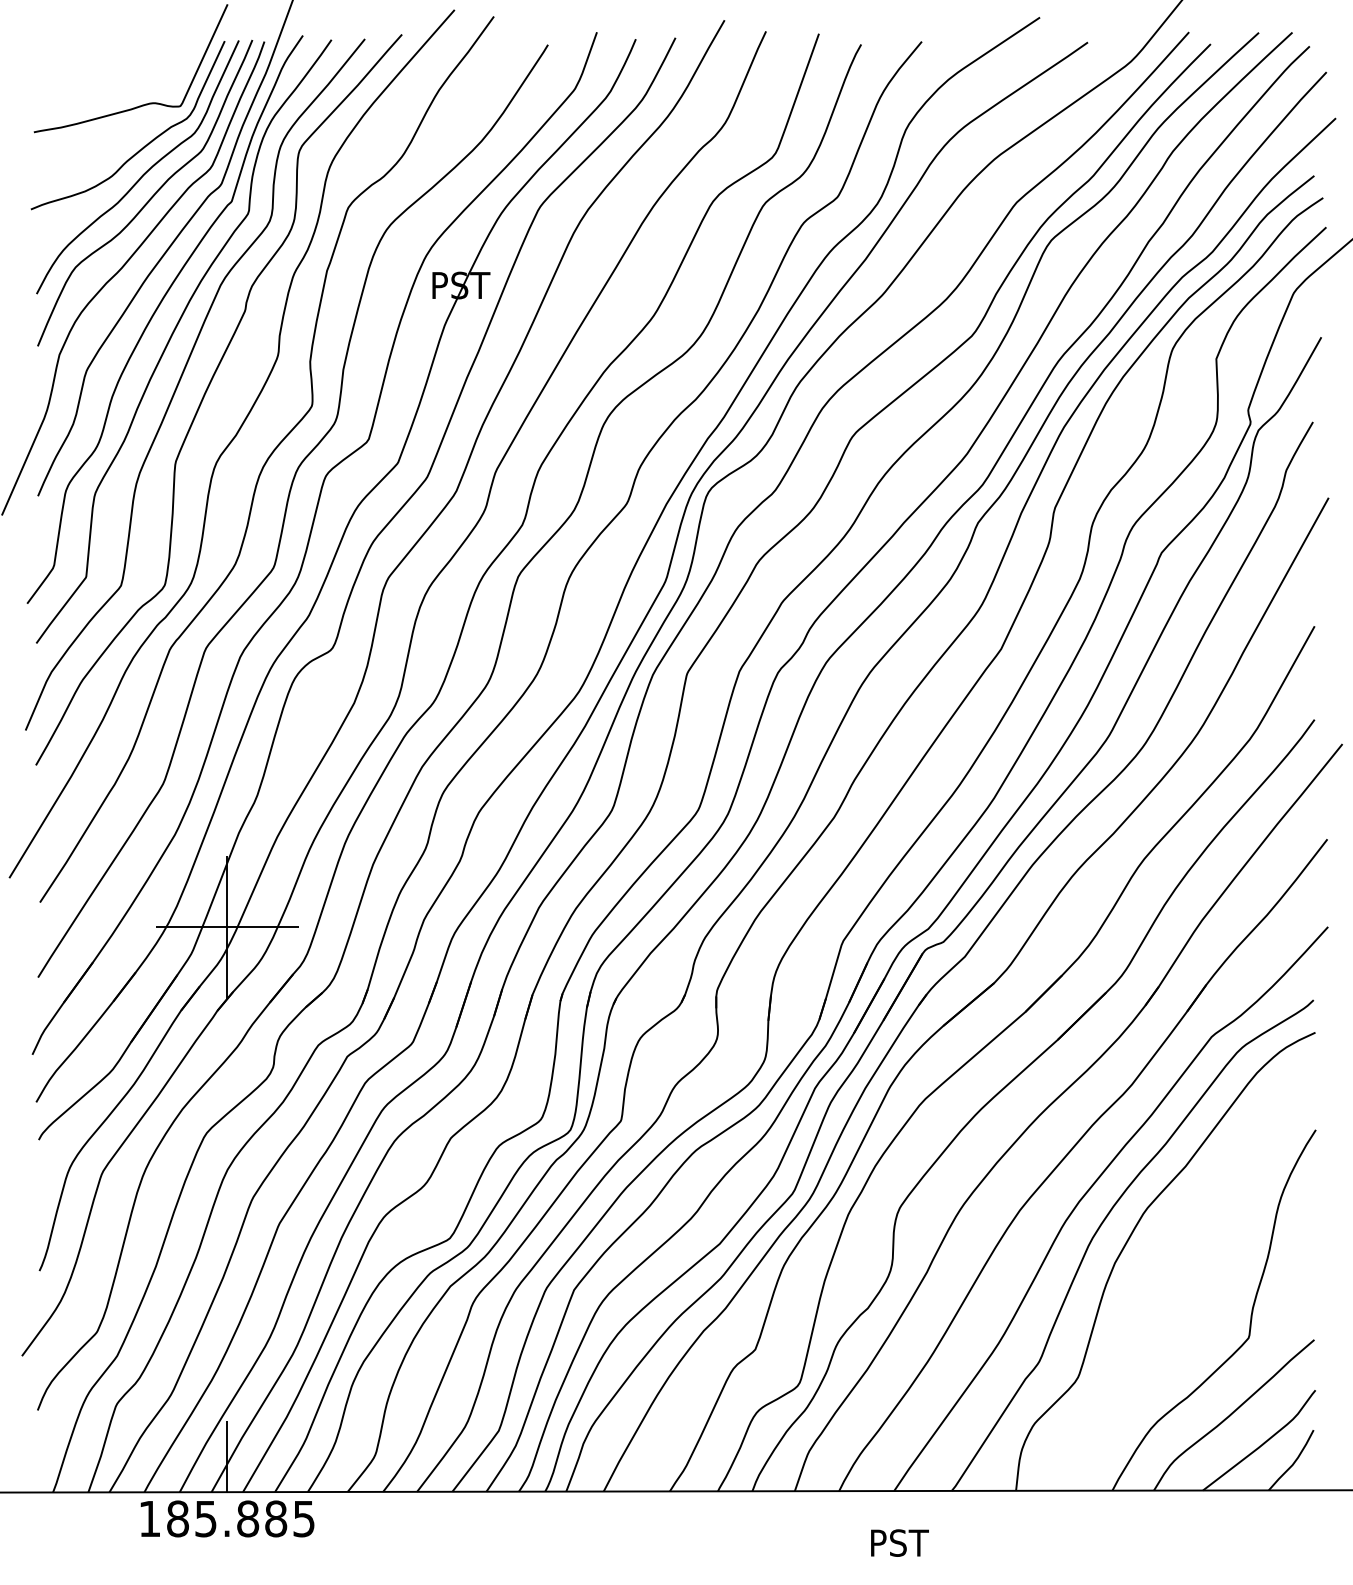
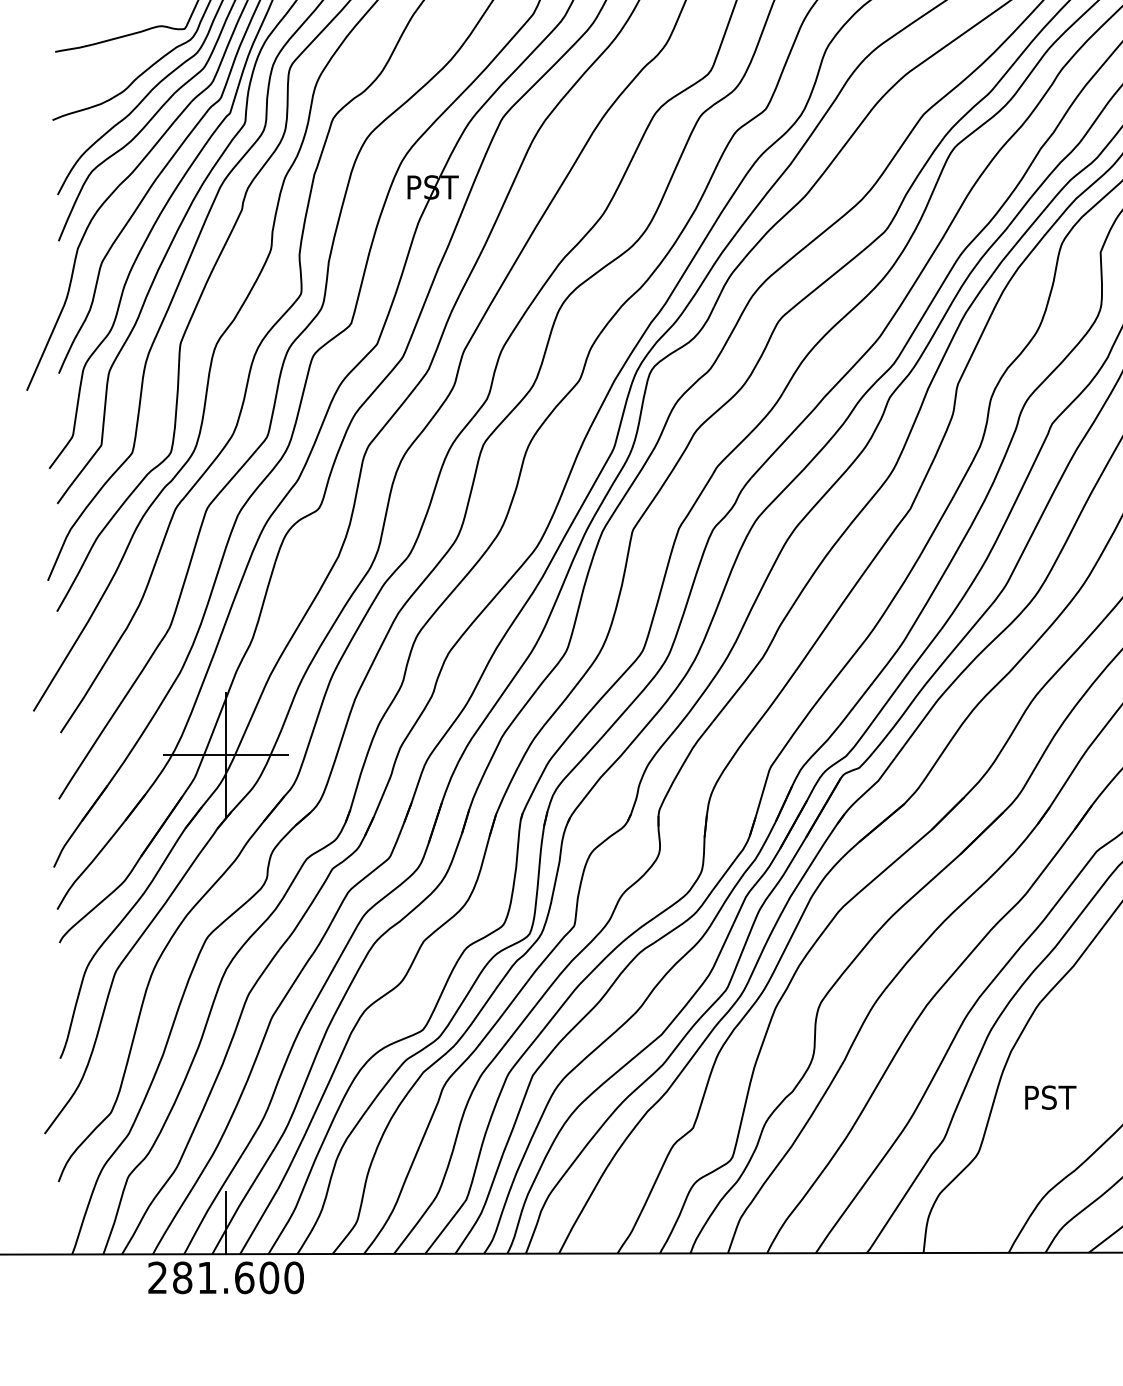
text: (227, 1518) -> (226, 1277), 185.885 -> 281.600
text: (899, 1542) -> (1050, 1097), moved

